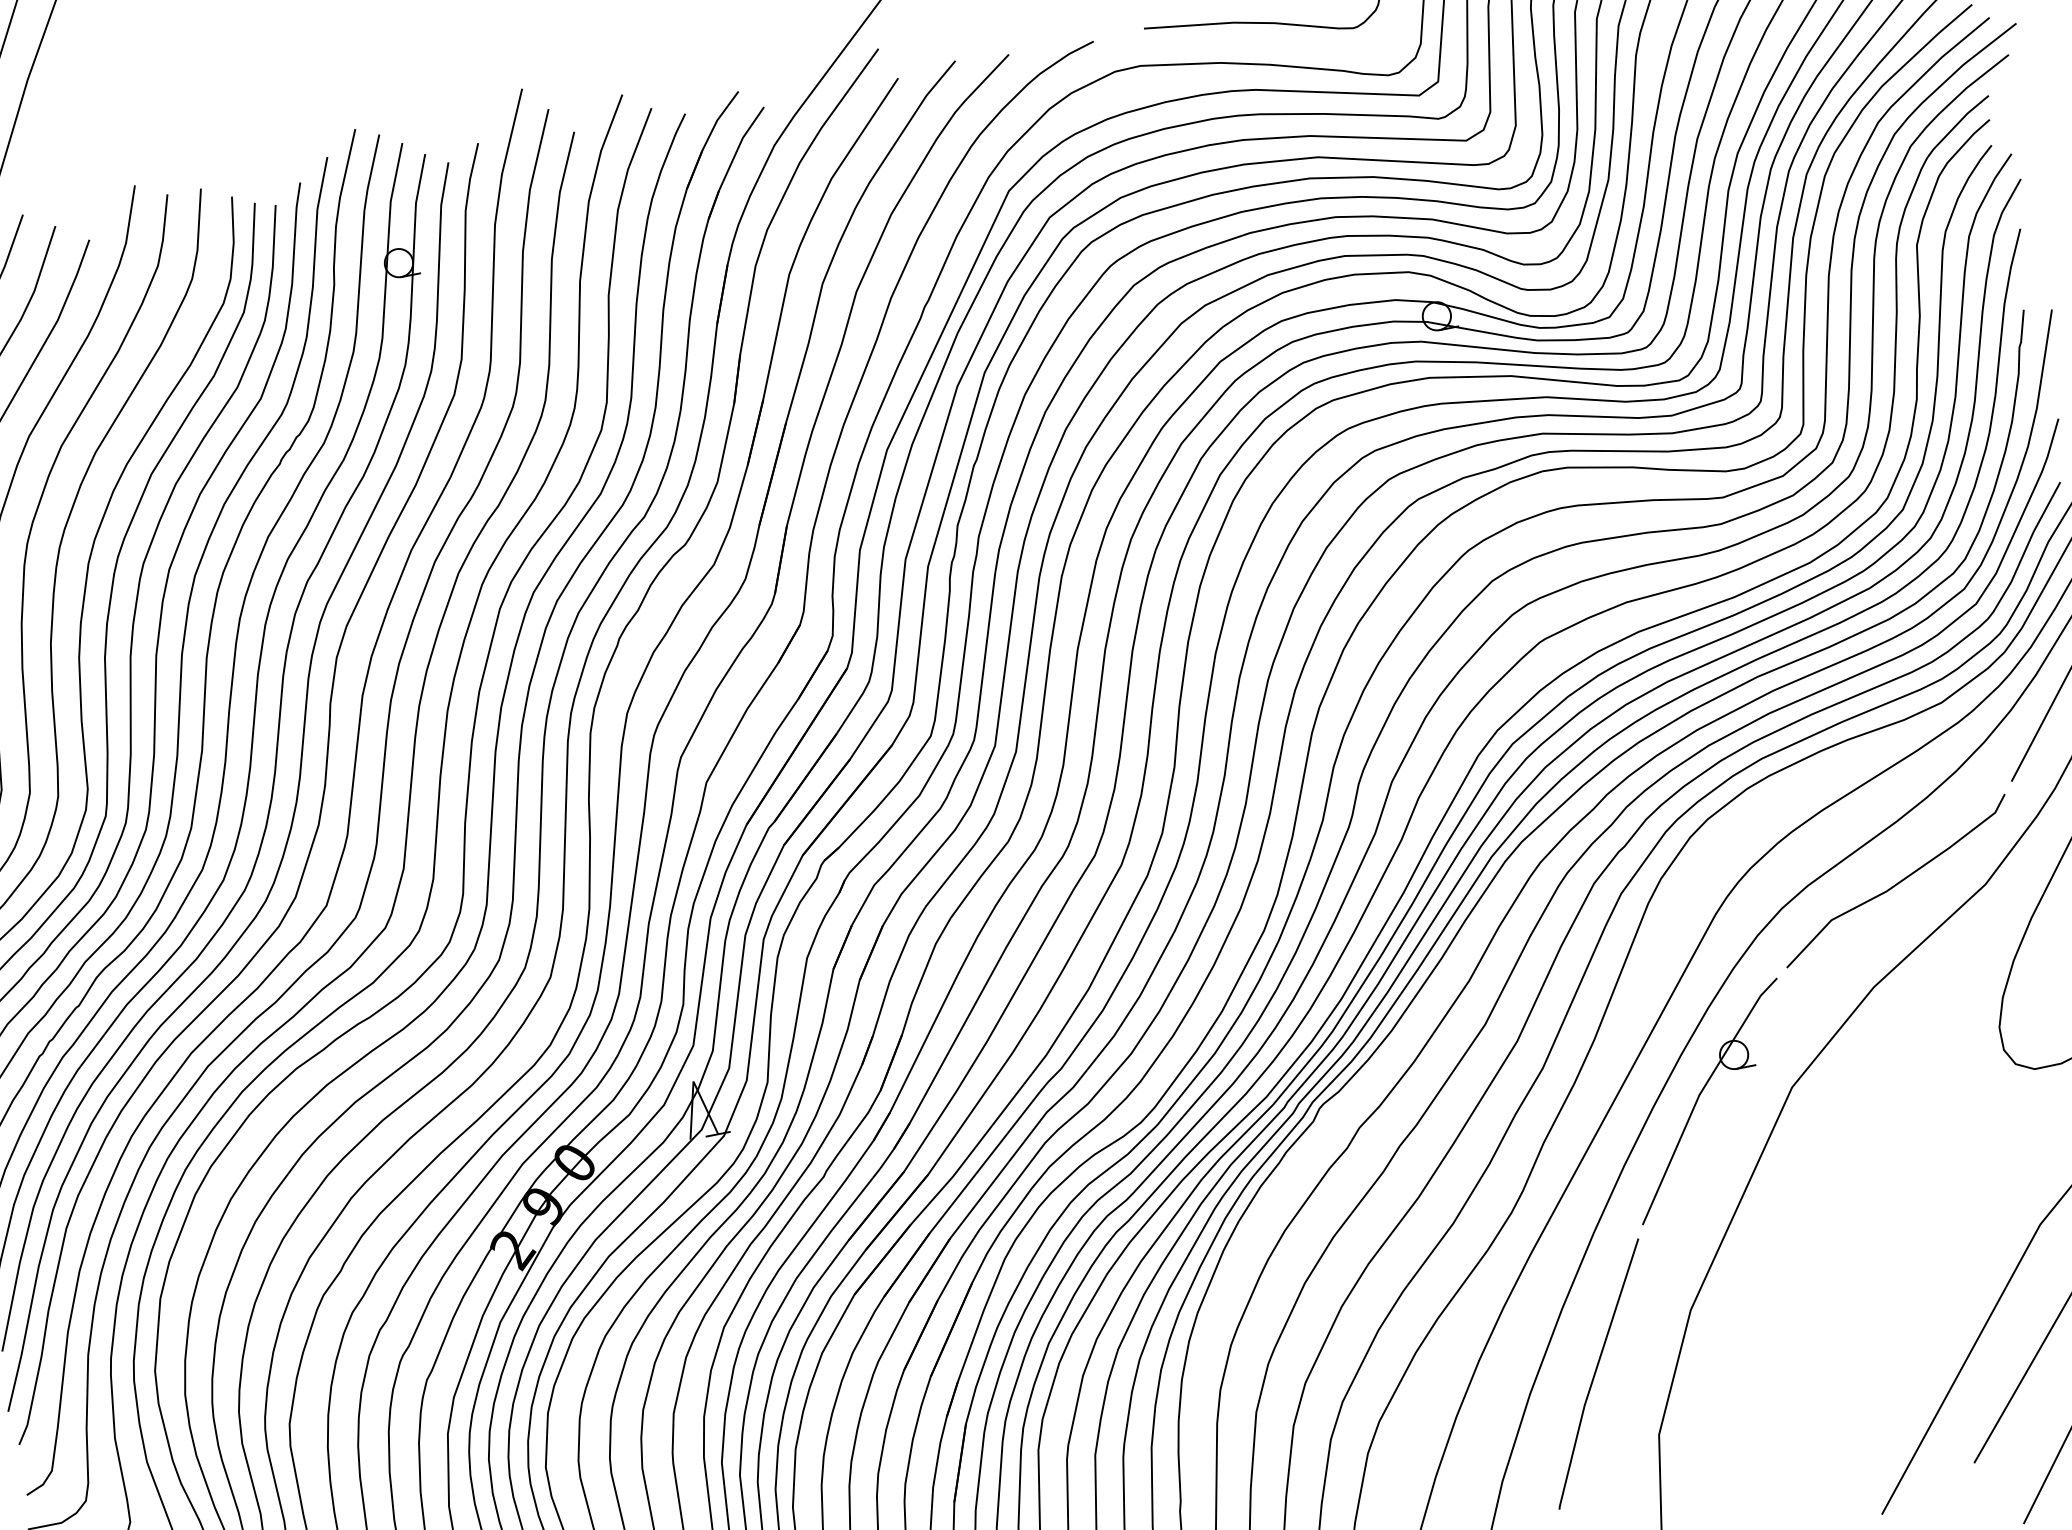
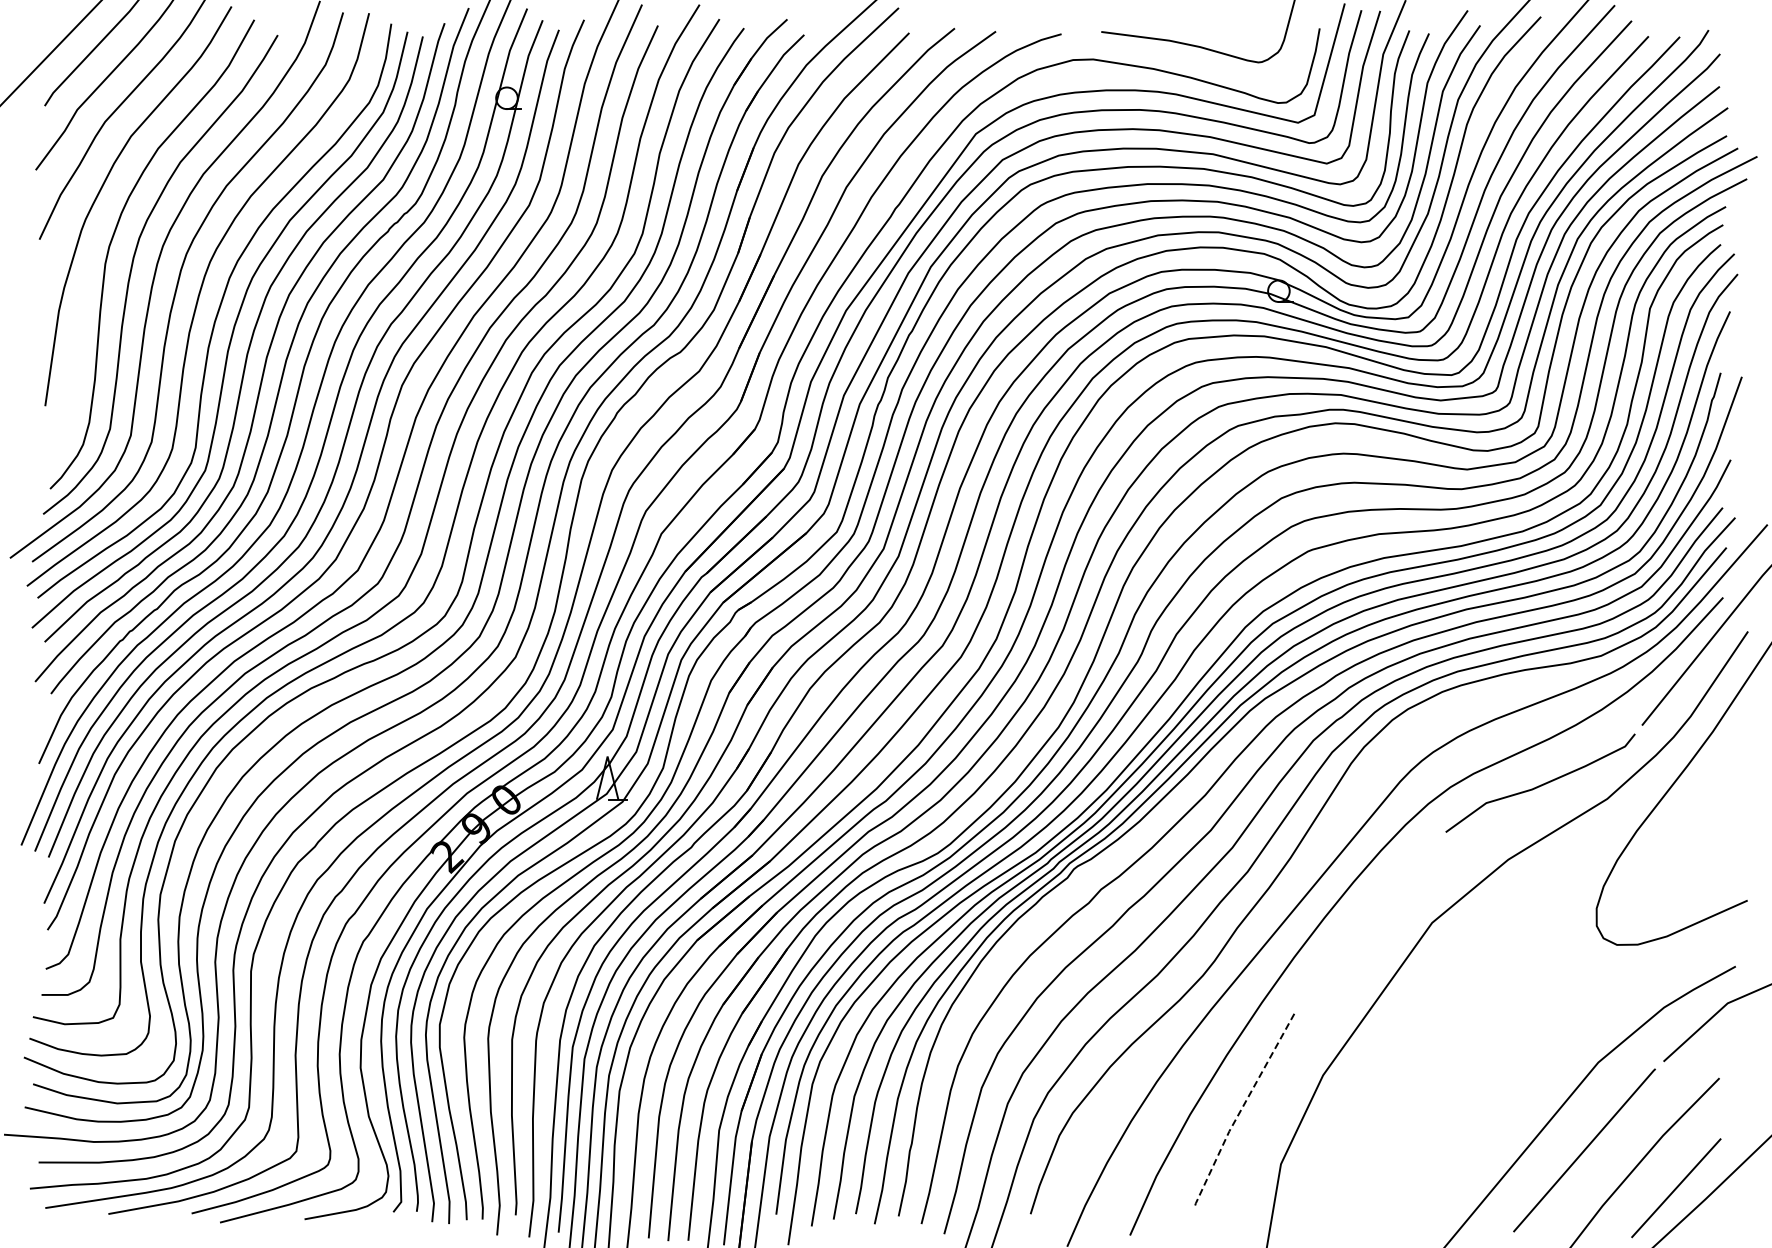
part: (1701, 1095) -> (1362, 915), removed
line: (1594, 1374) -> (1241, 1109), solid -> dashed

